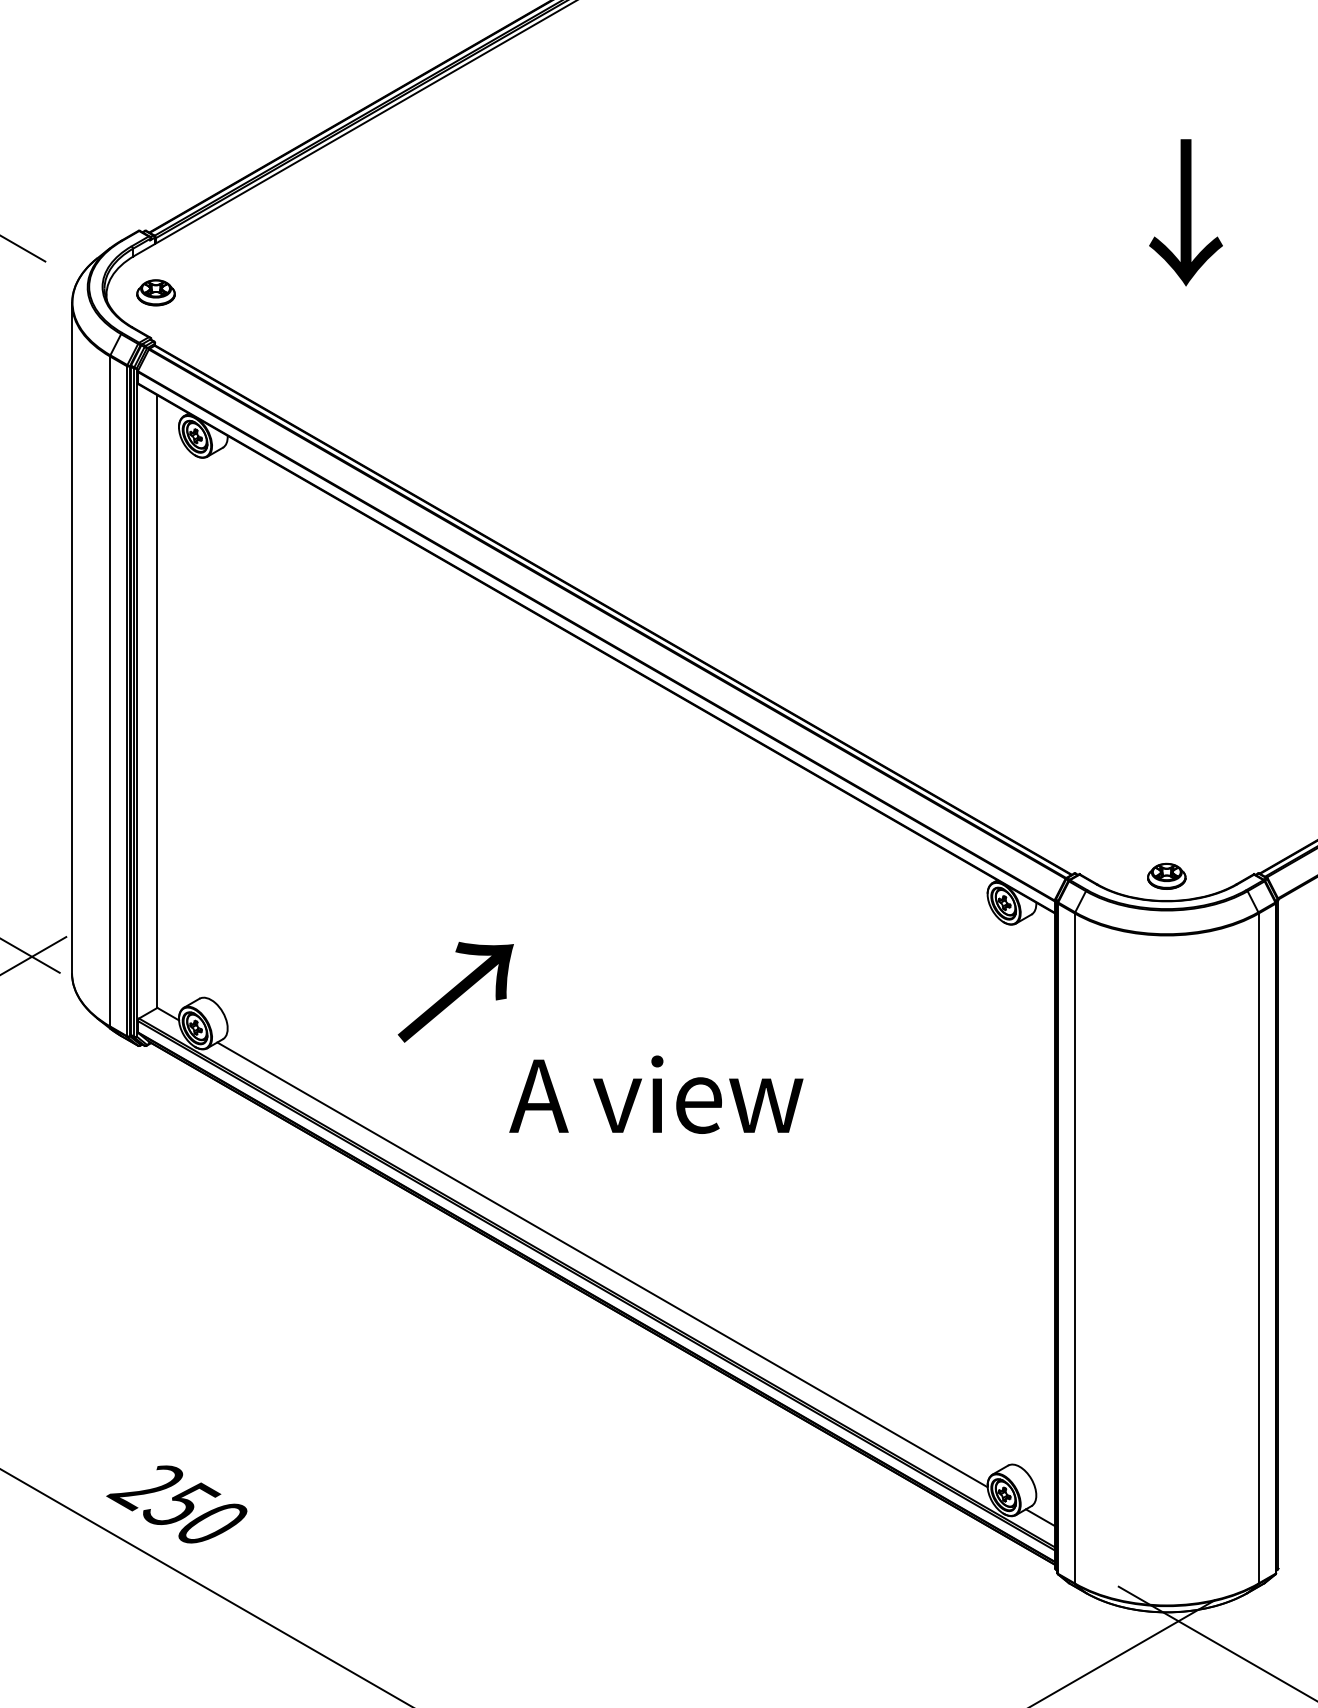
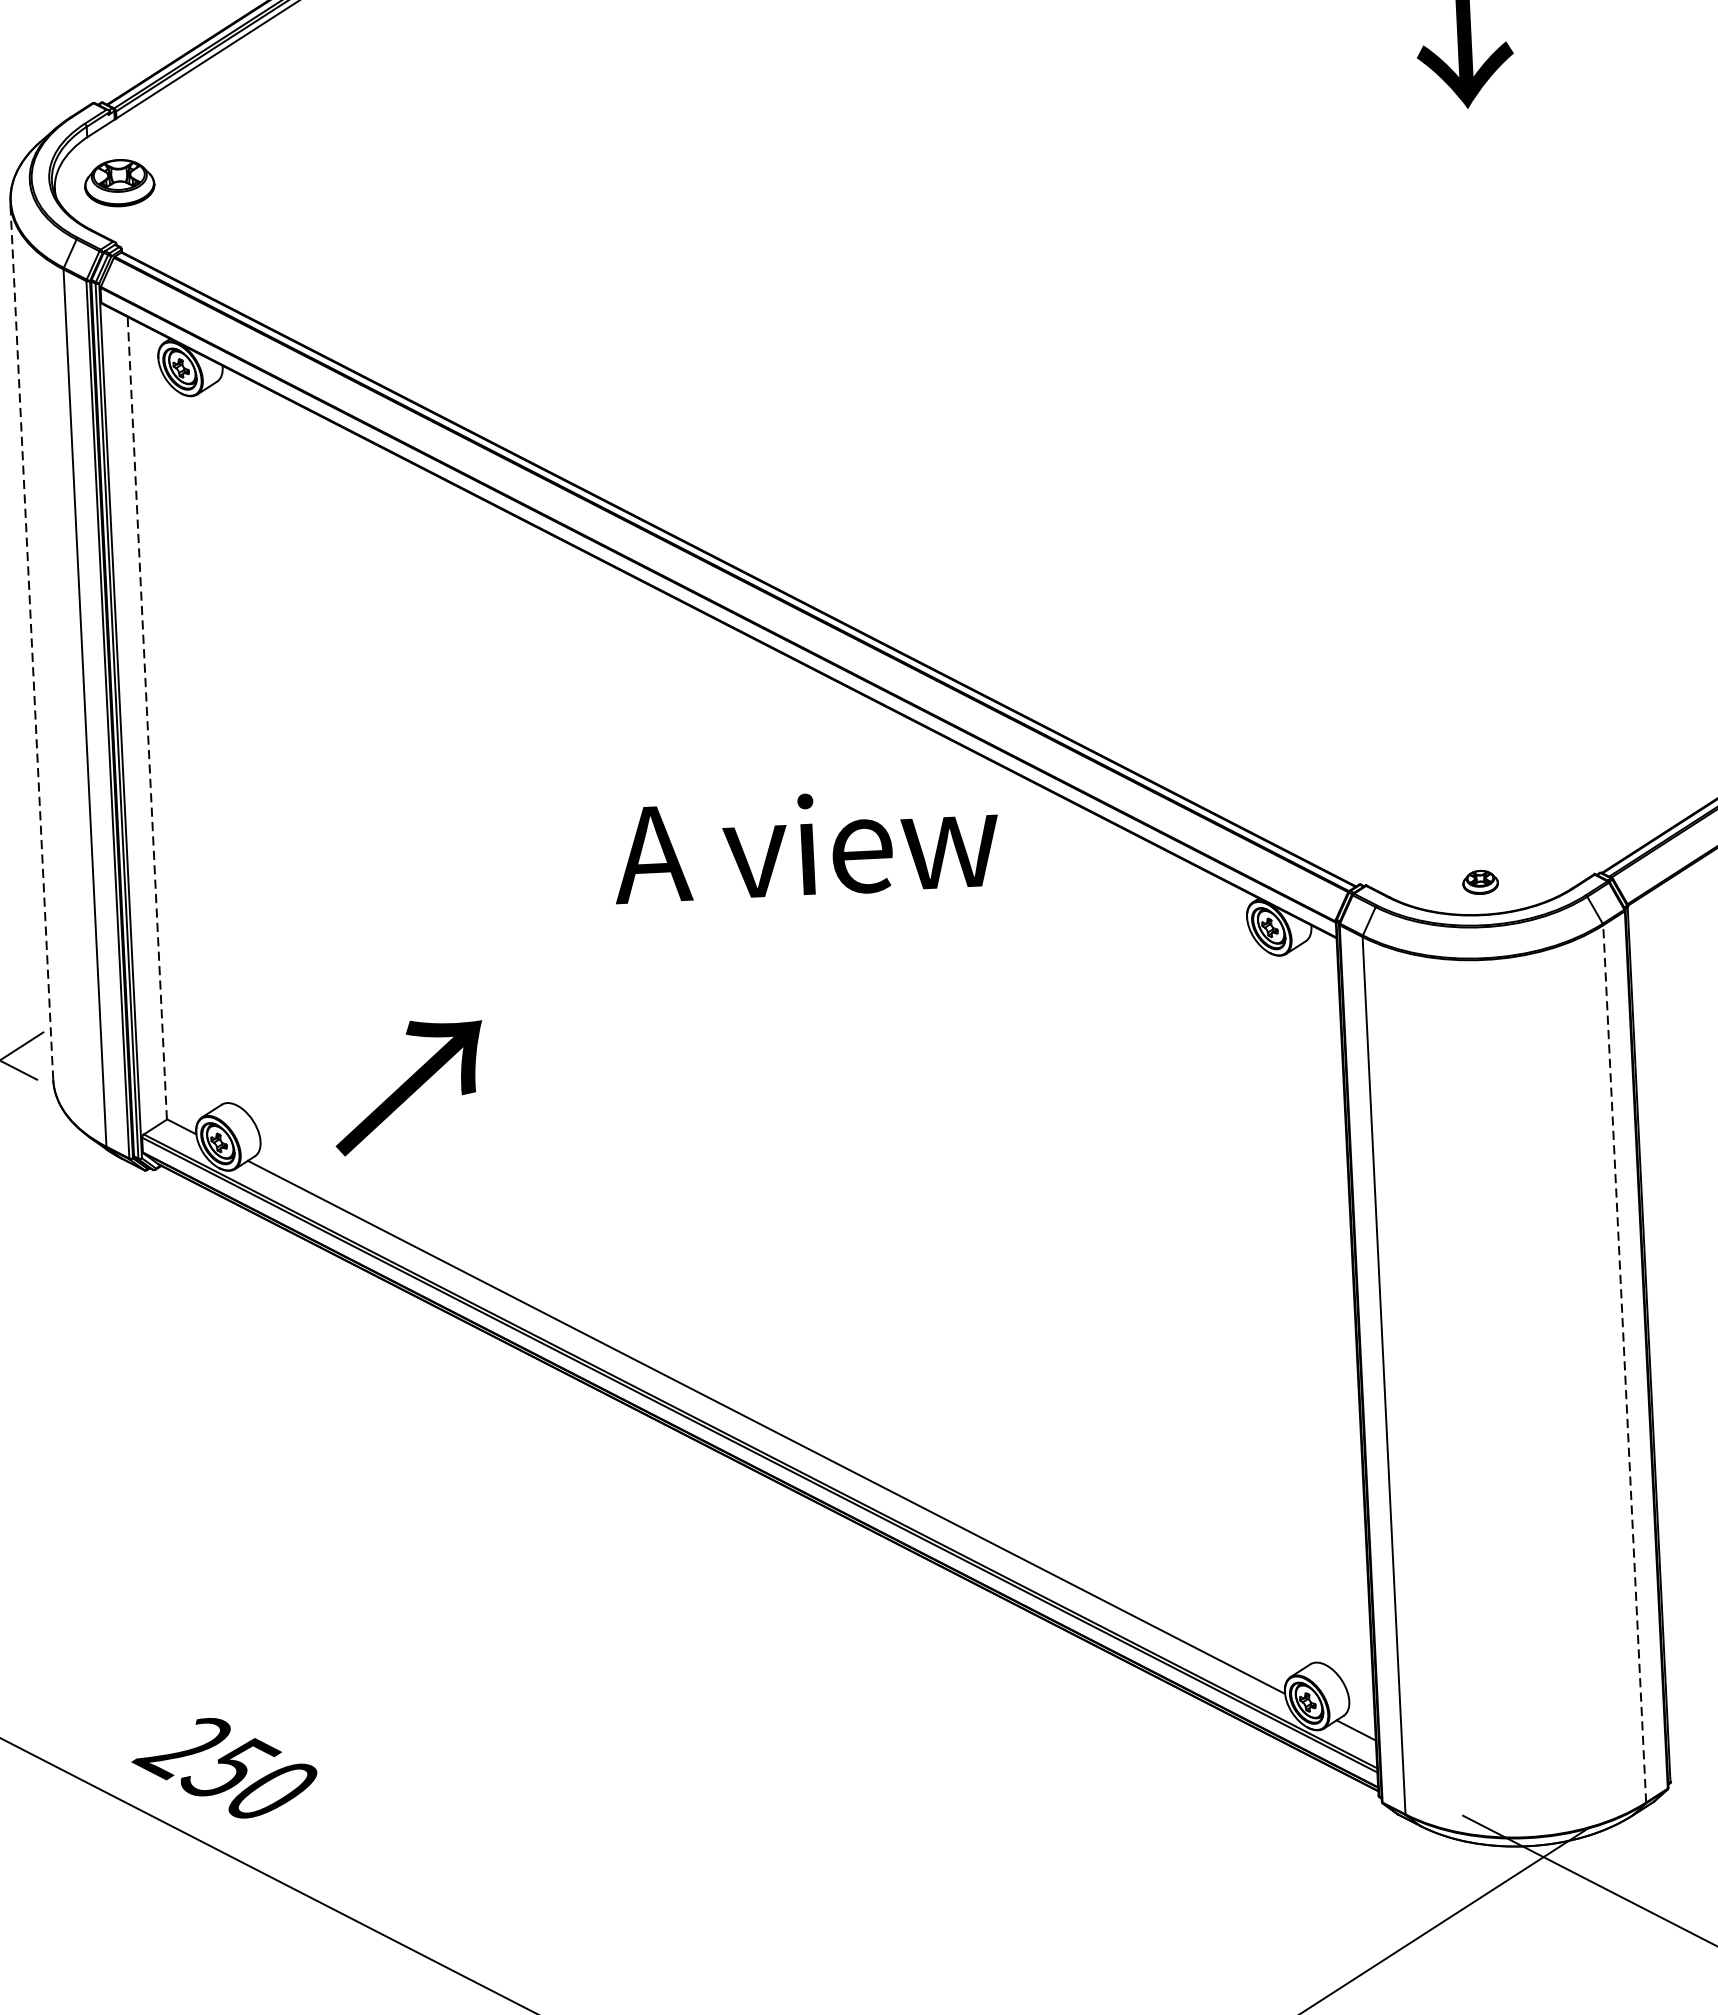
part: (155, 292) -> (118, 182), size x1.4
line: (72, 638) -> (32, 641), solid -> dashed
line: (157, 700) -> (147, 716), solid -> dashed
part: (1166, 875) -> (1480, 881), size x0.7
text: (455, 991) -> (408, 1086), moved
text: (656, 1094) -> (806, 844), moved
line: (1258, 1248) -> (1624, 1363), solid -> dashed

